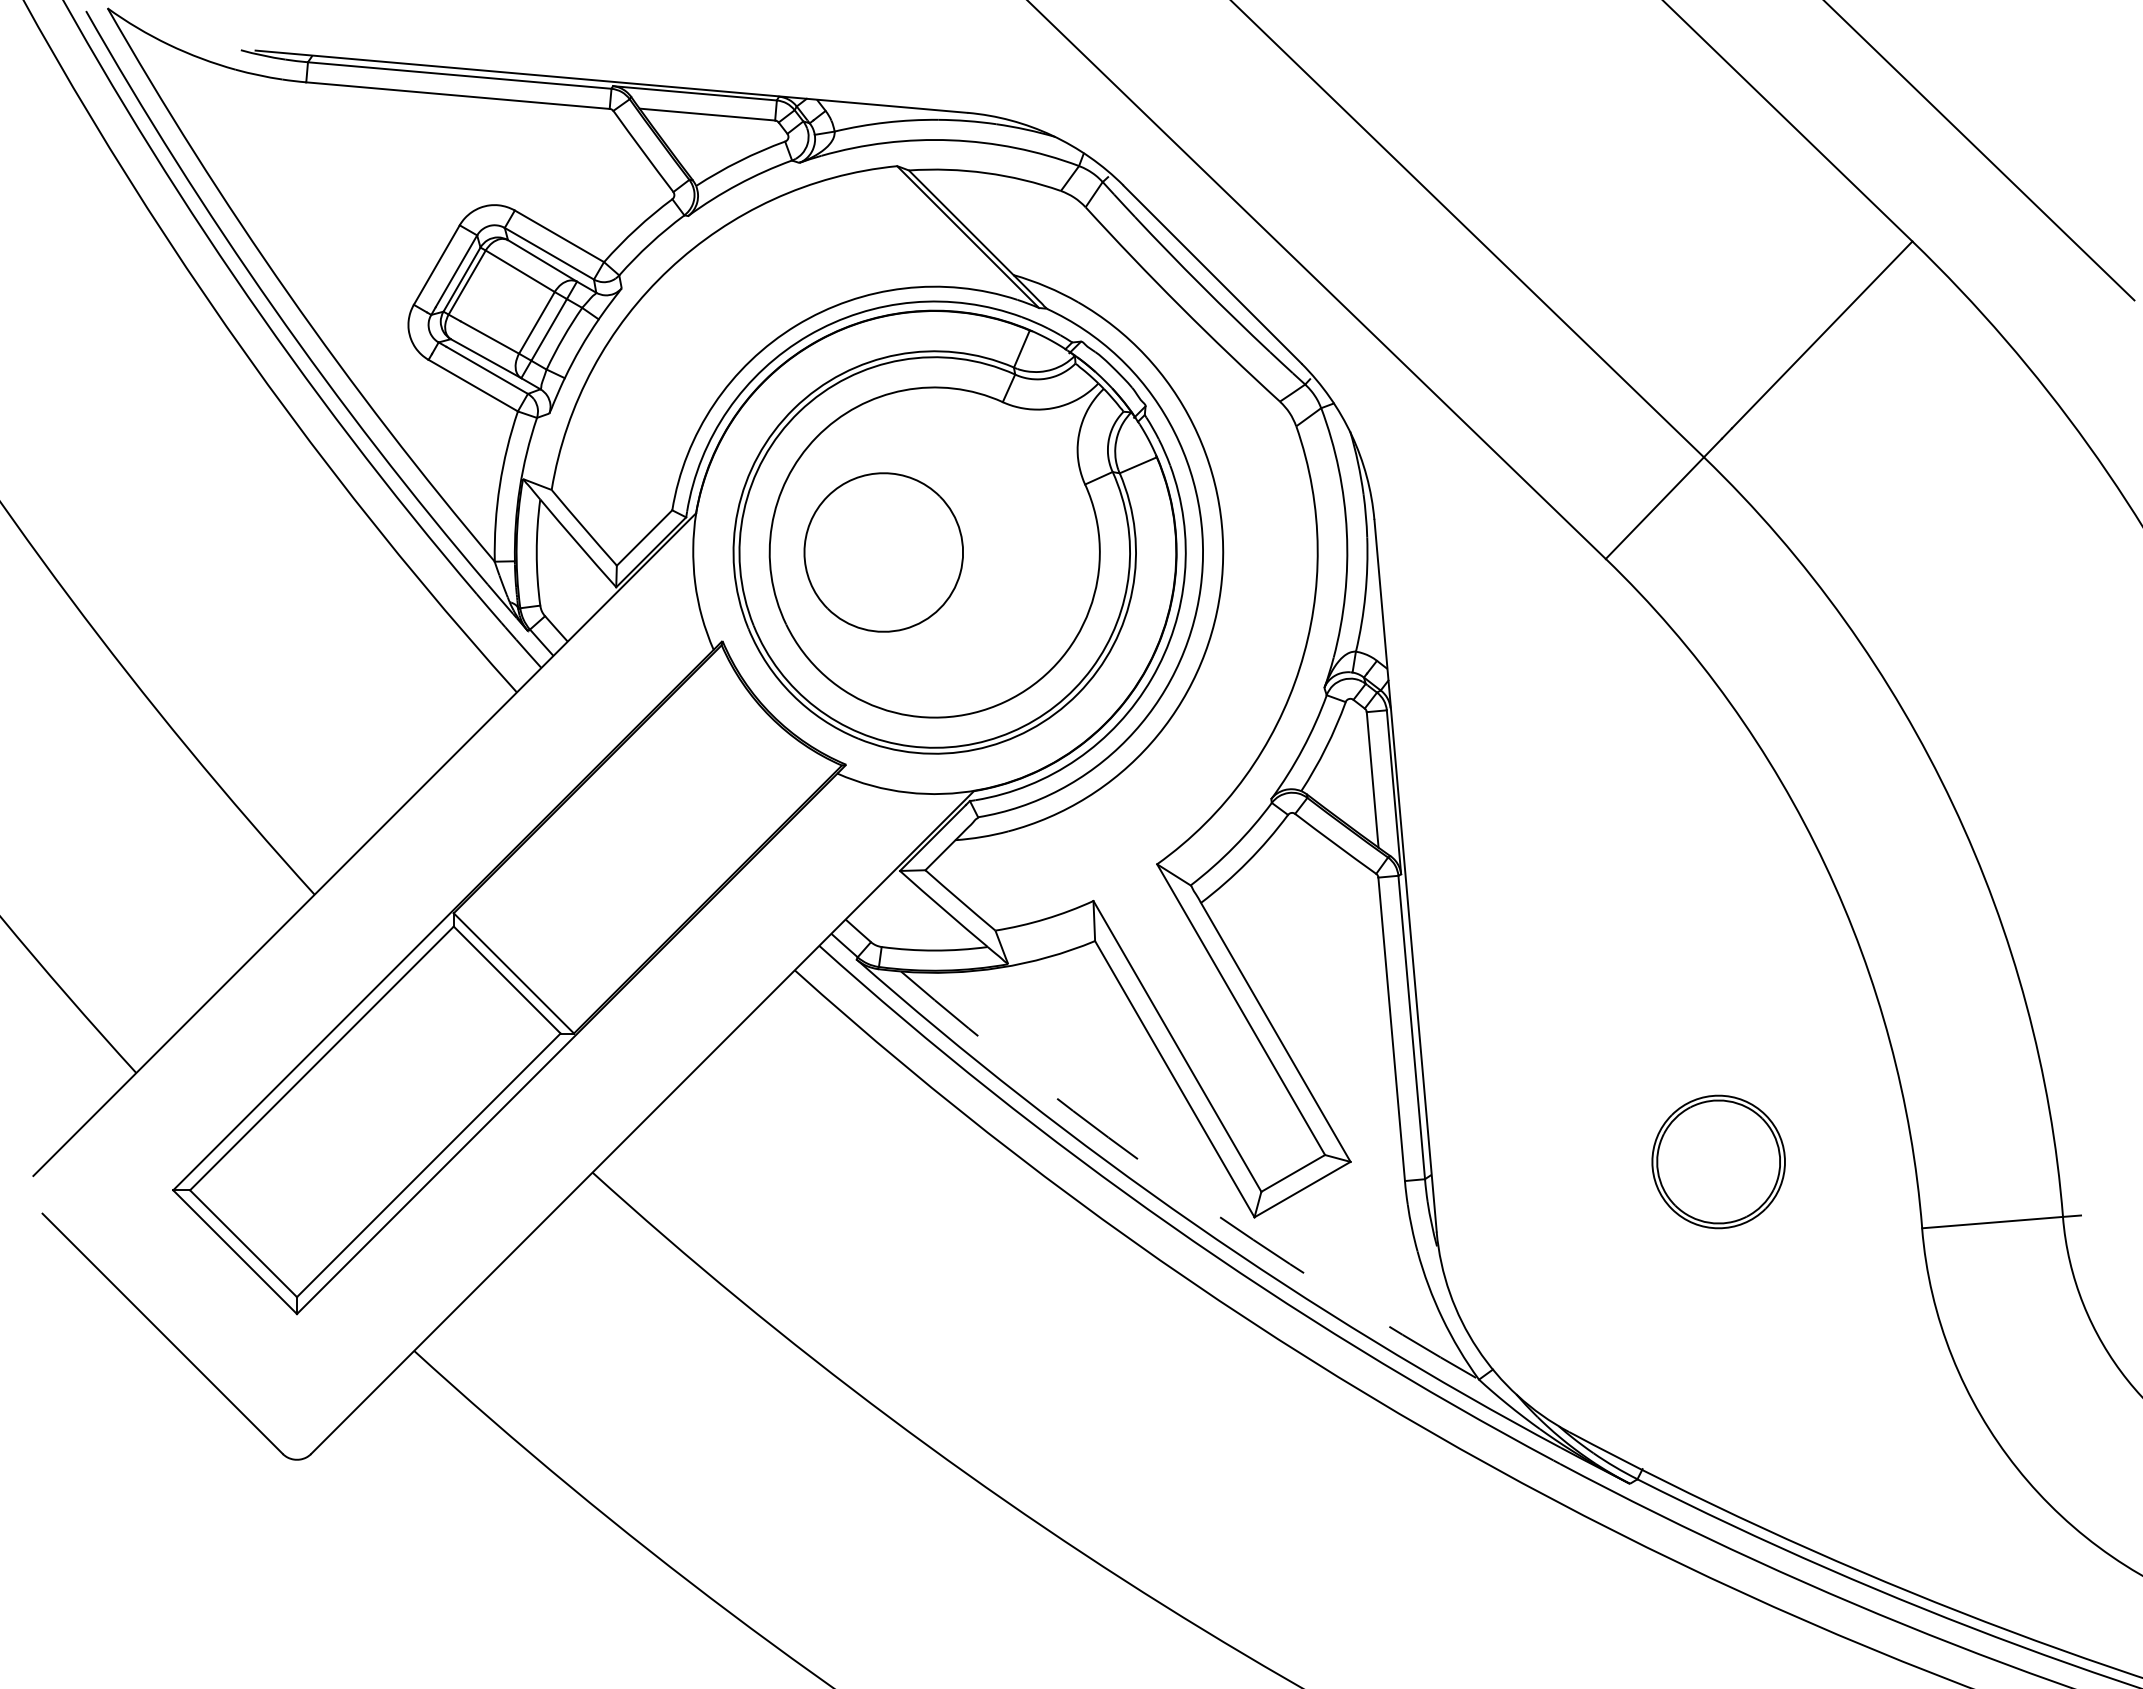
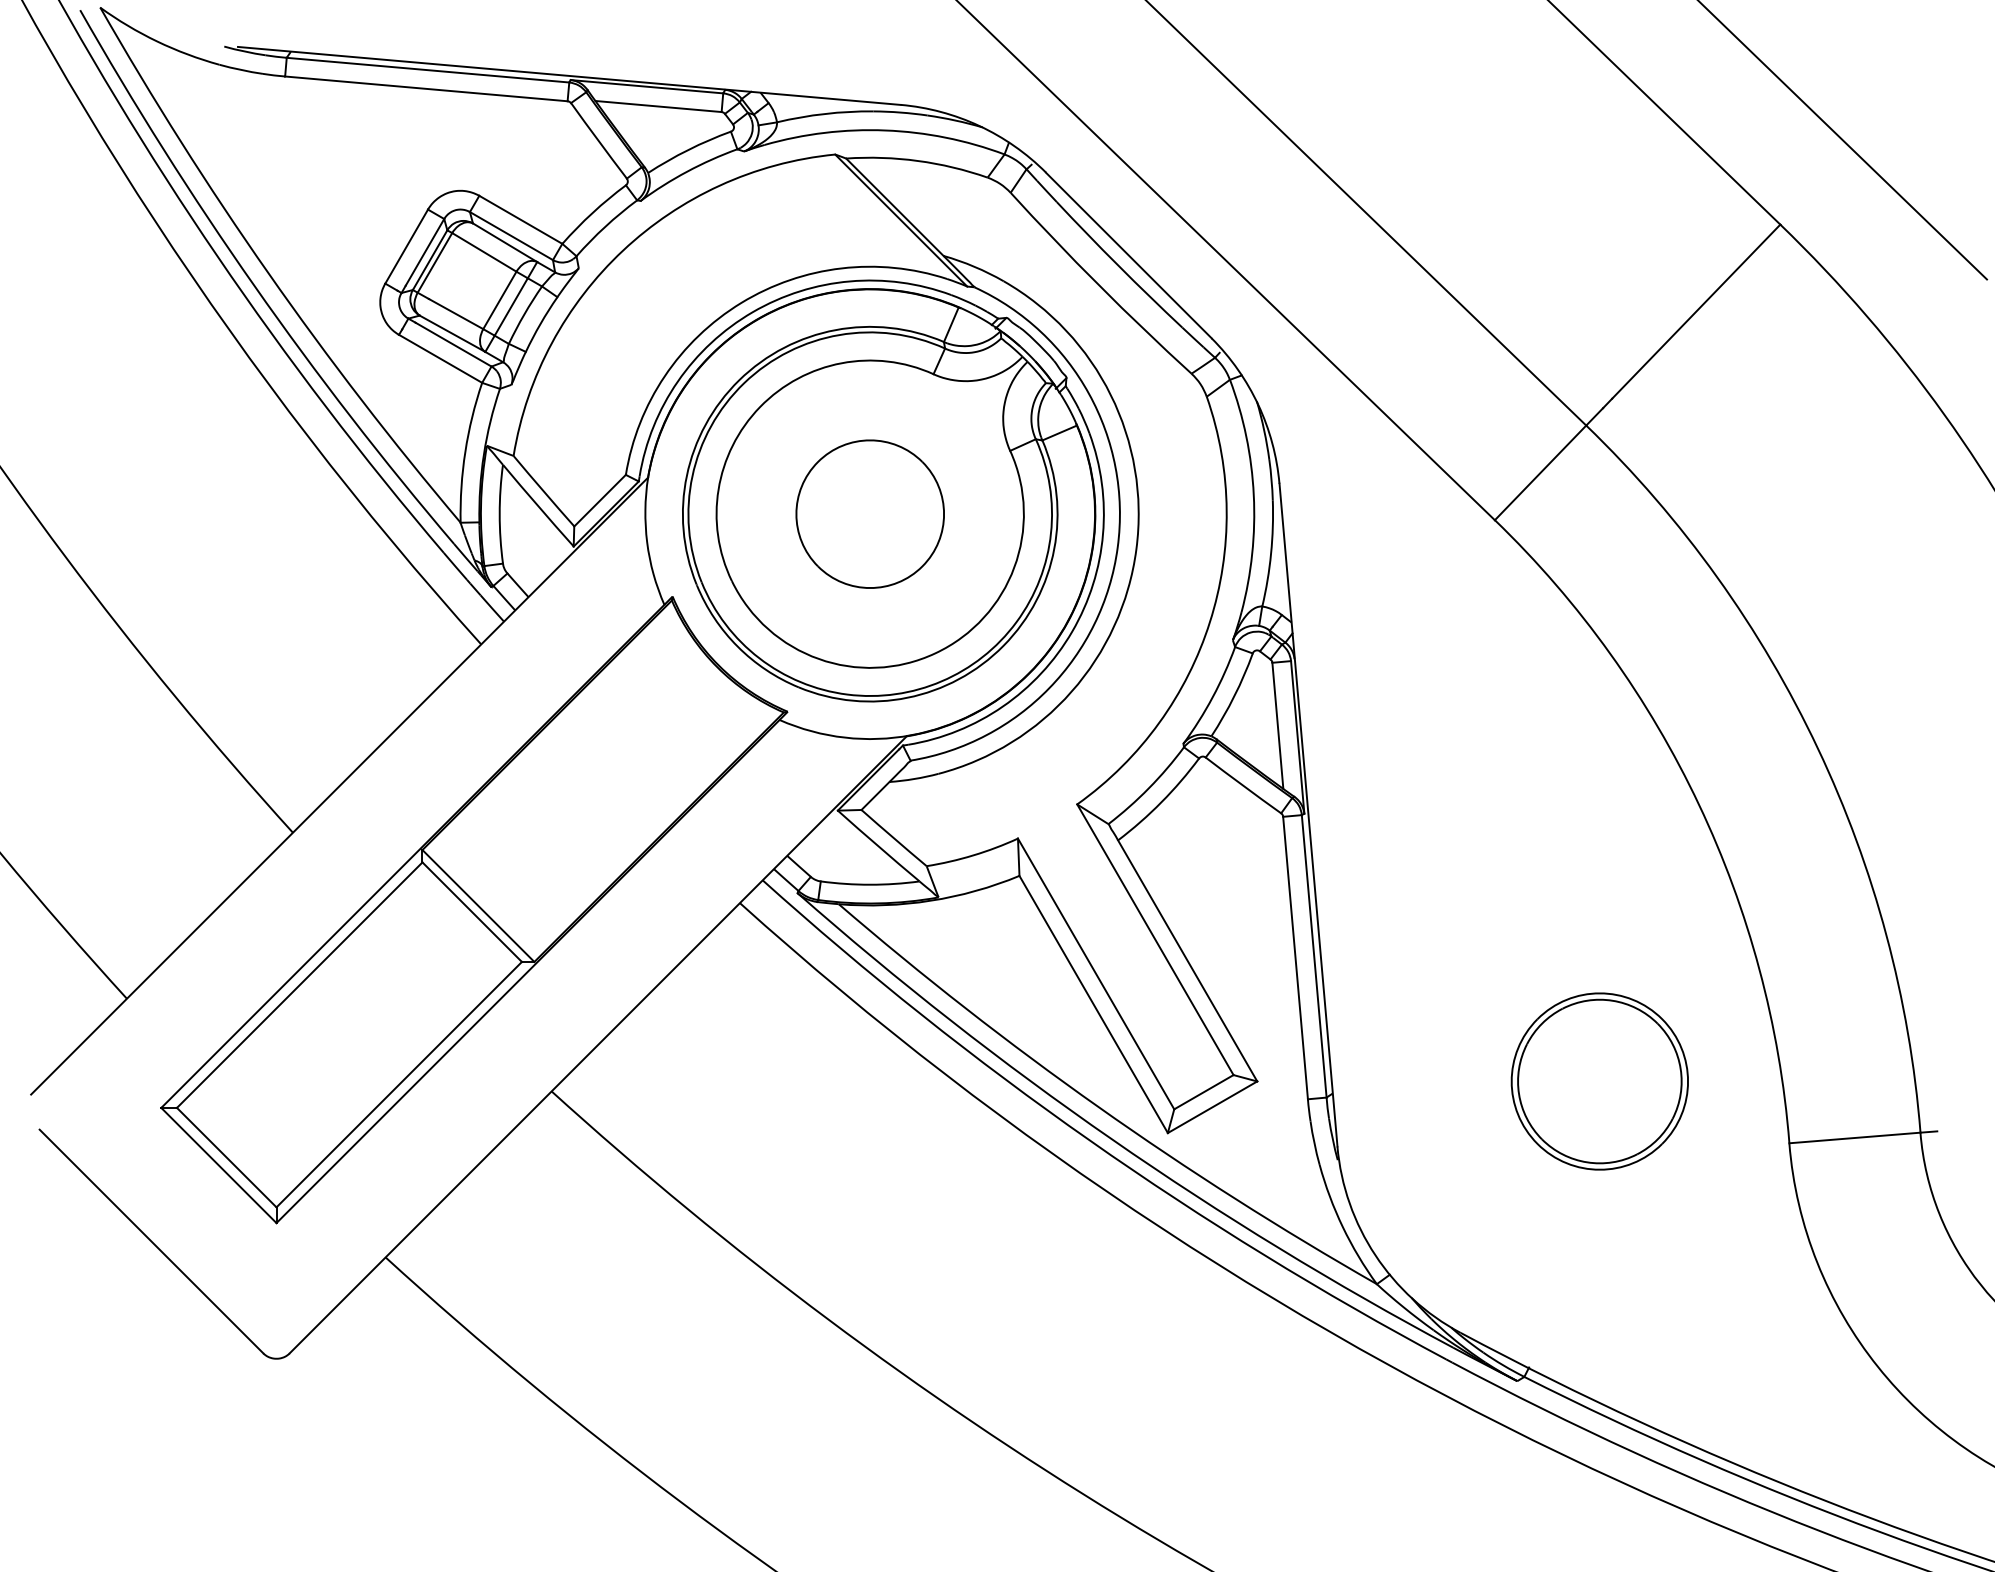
part: (883, 552) -> (869, 514), moved
part: (1718, 1161) -> (1599, 1081), size x1.43
arc: (1180, 1189) -> (1098, 1107), dashed -> solid

